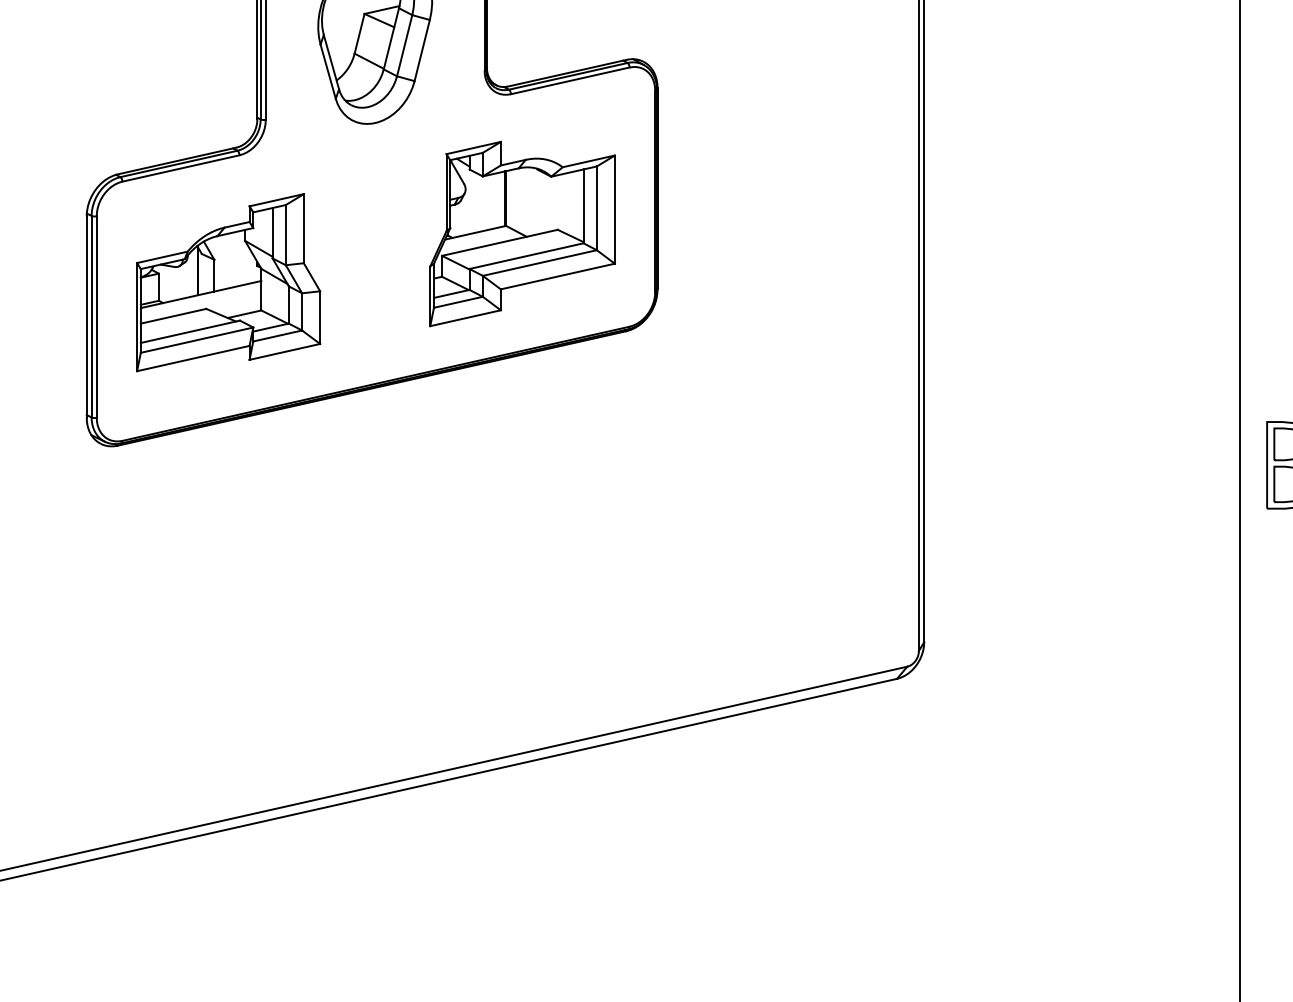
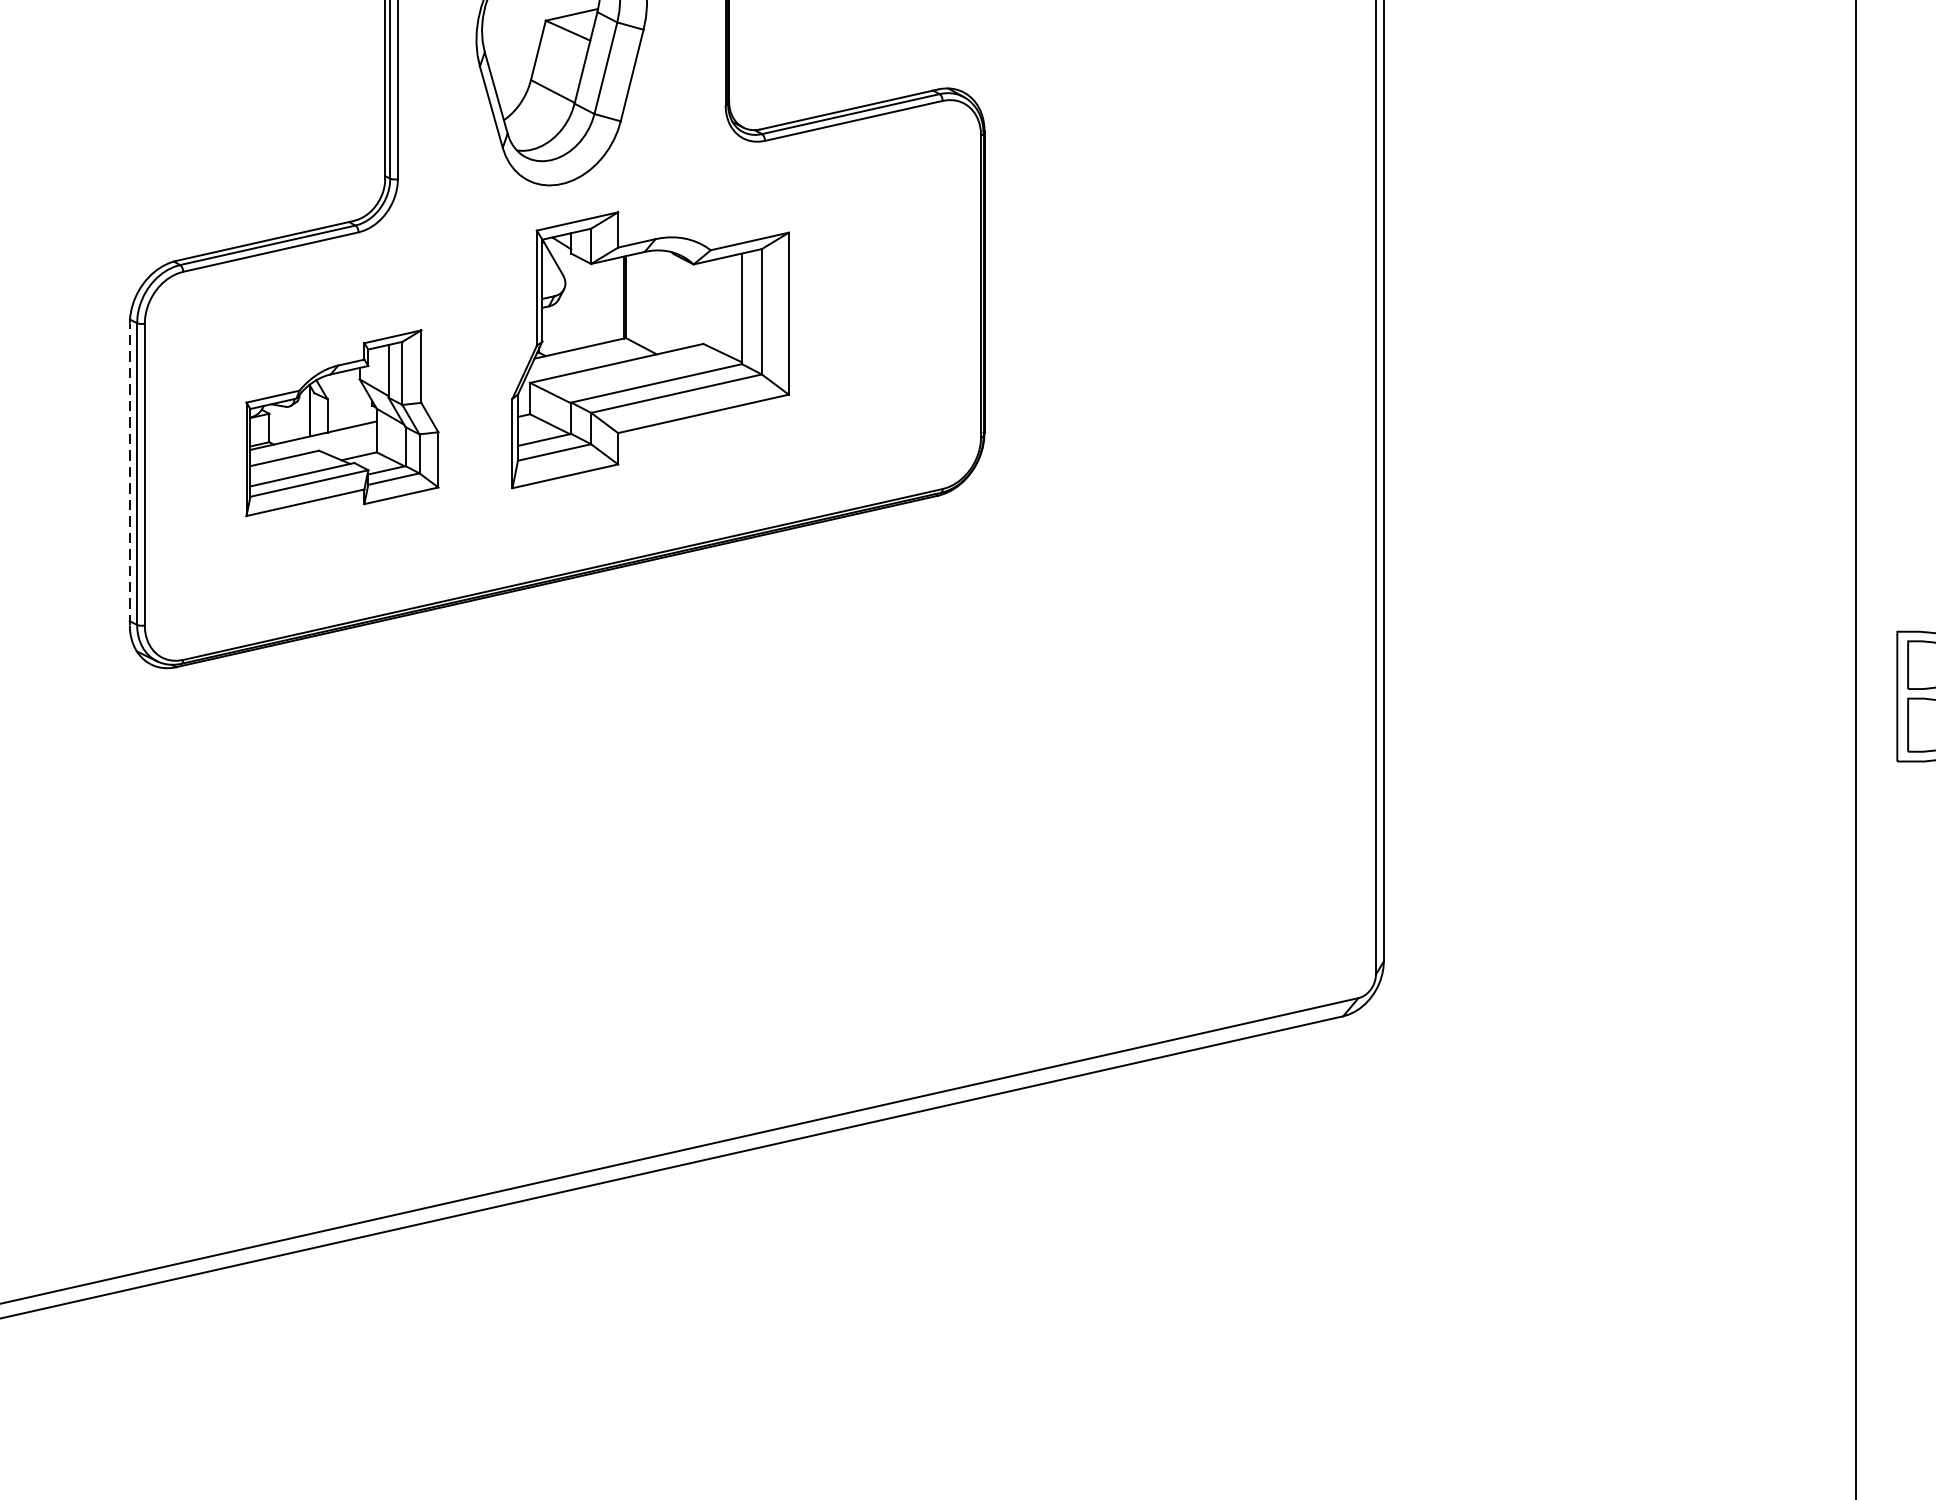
part: (522, 233) -> (650, 349), moved
part: (228, 282) -> (342, 422), size x0.7
line: (86, 317) -> (129, 475), solid -> dashed

